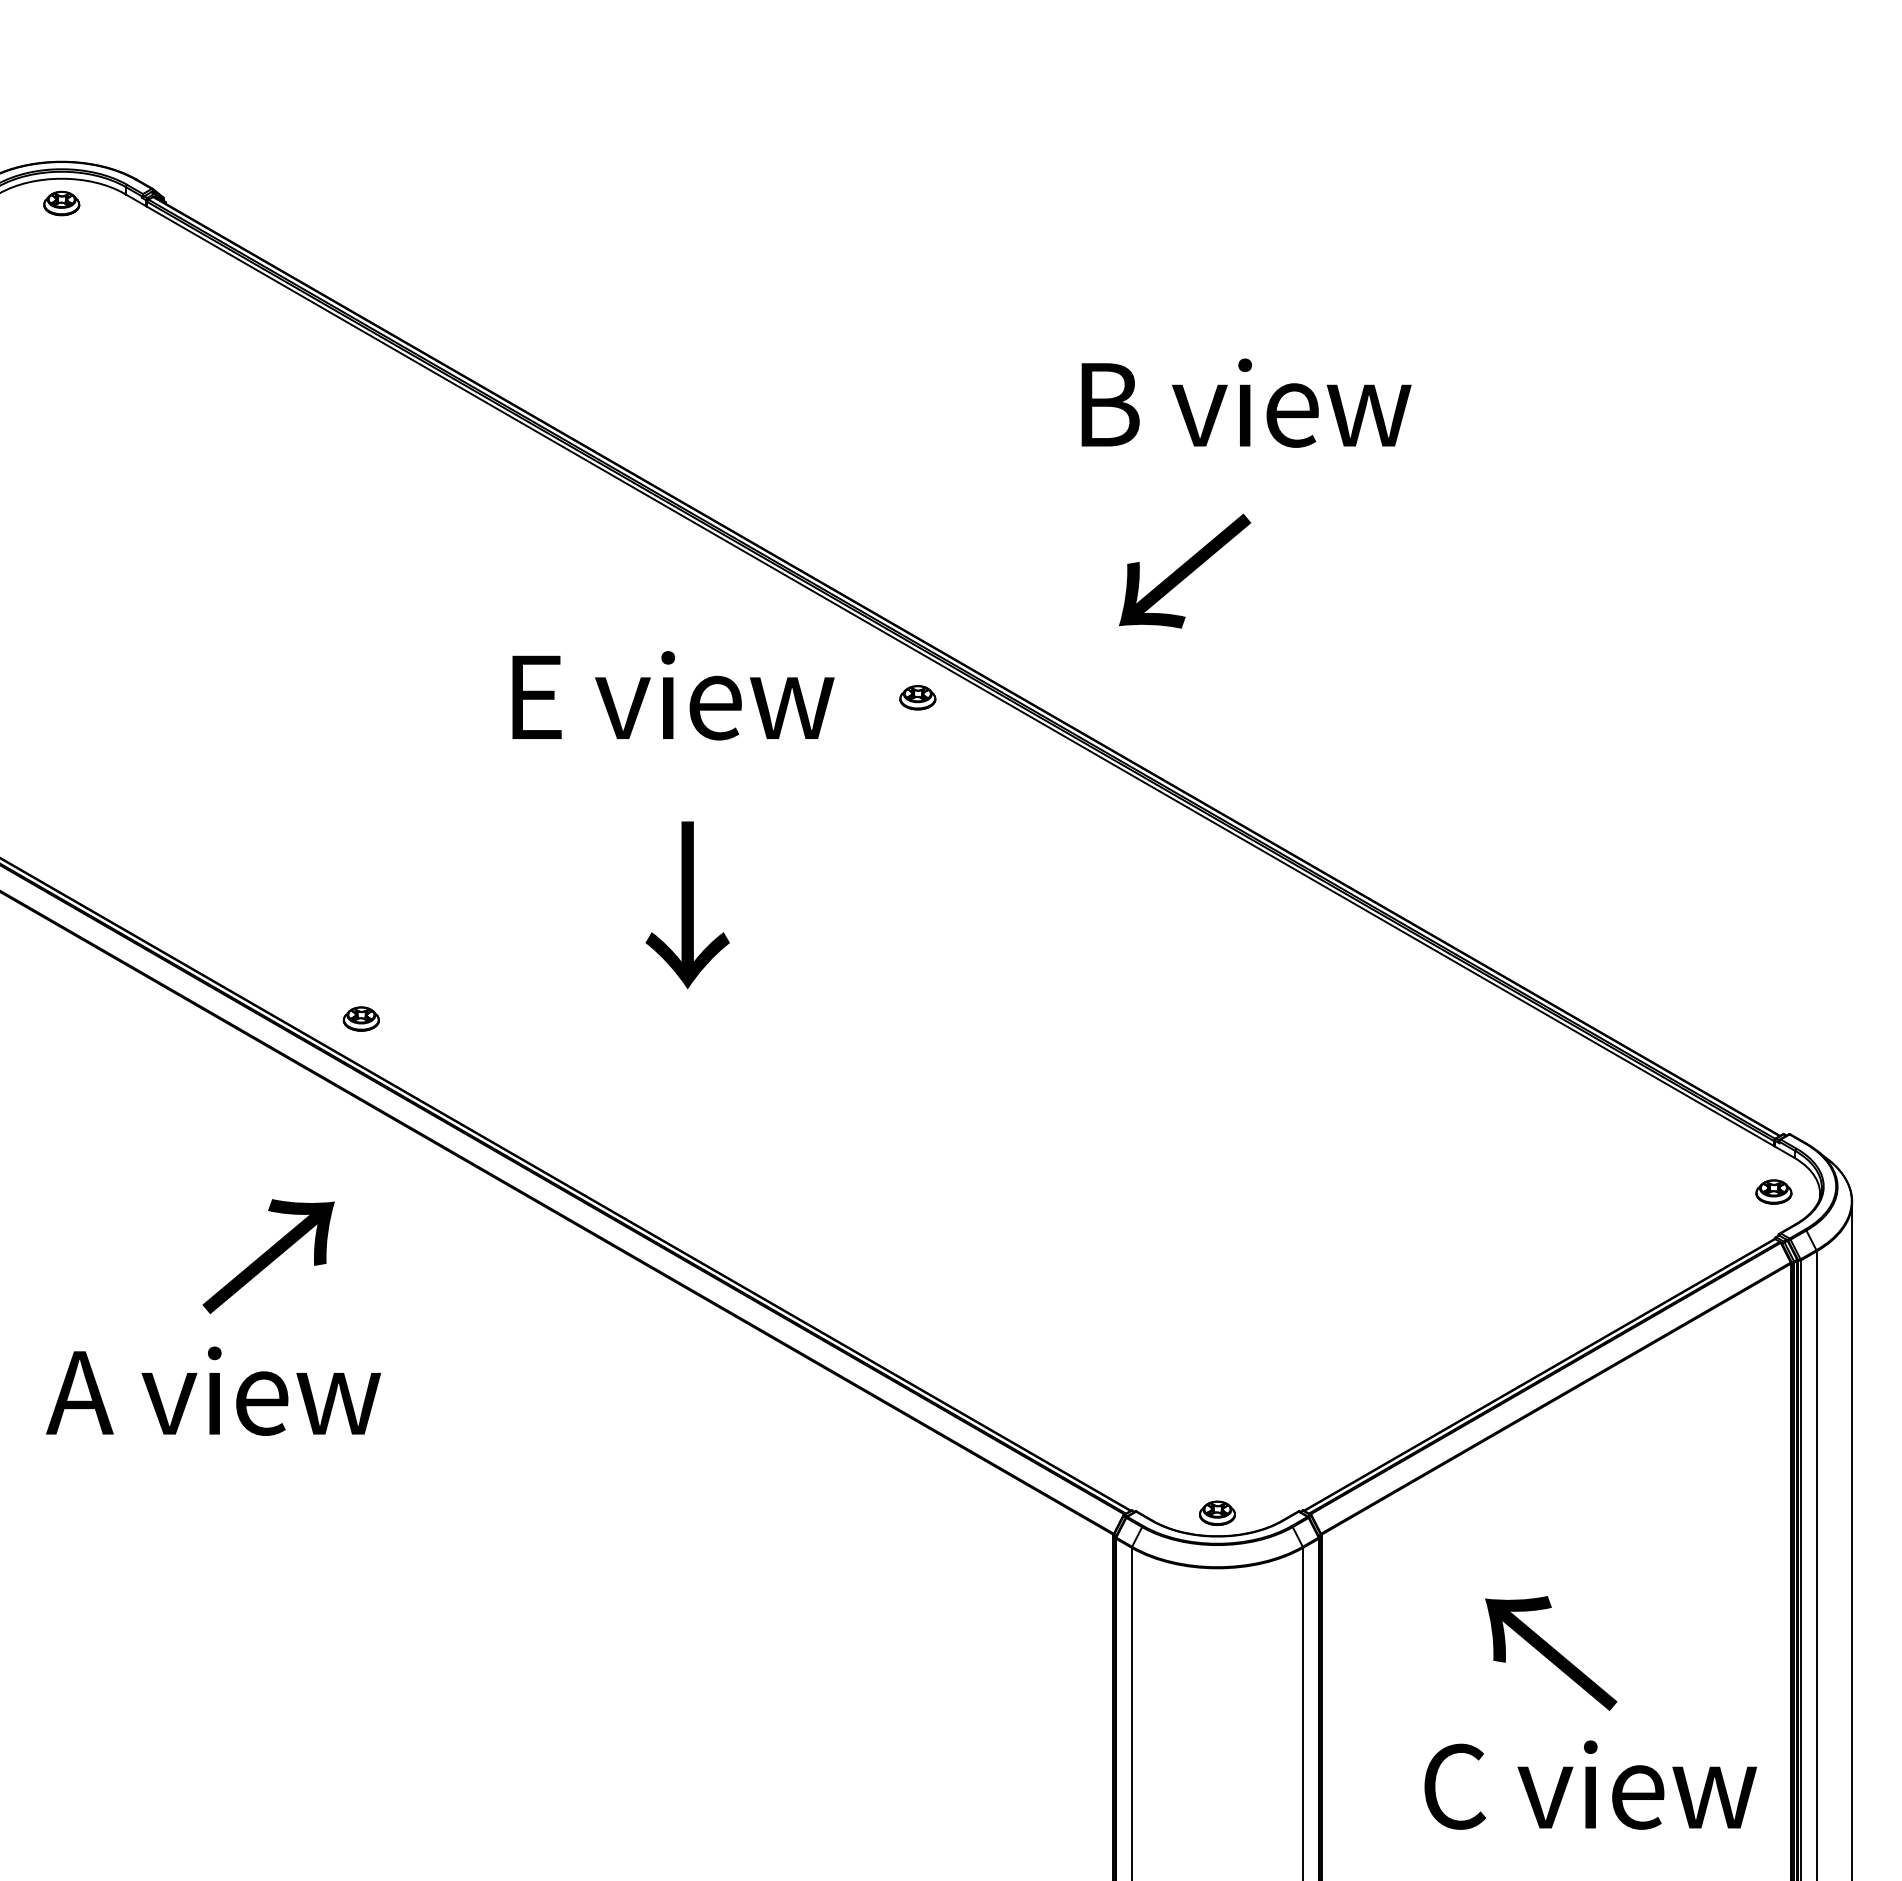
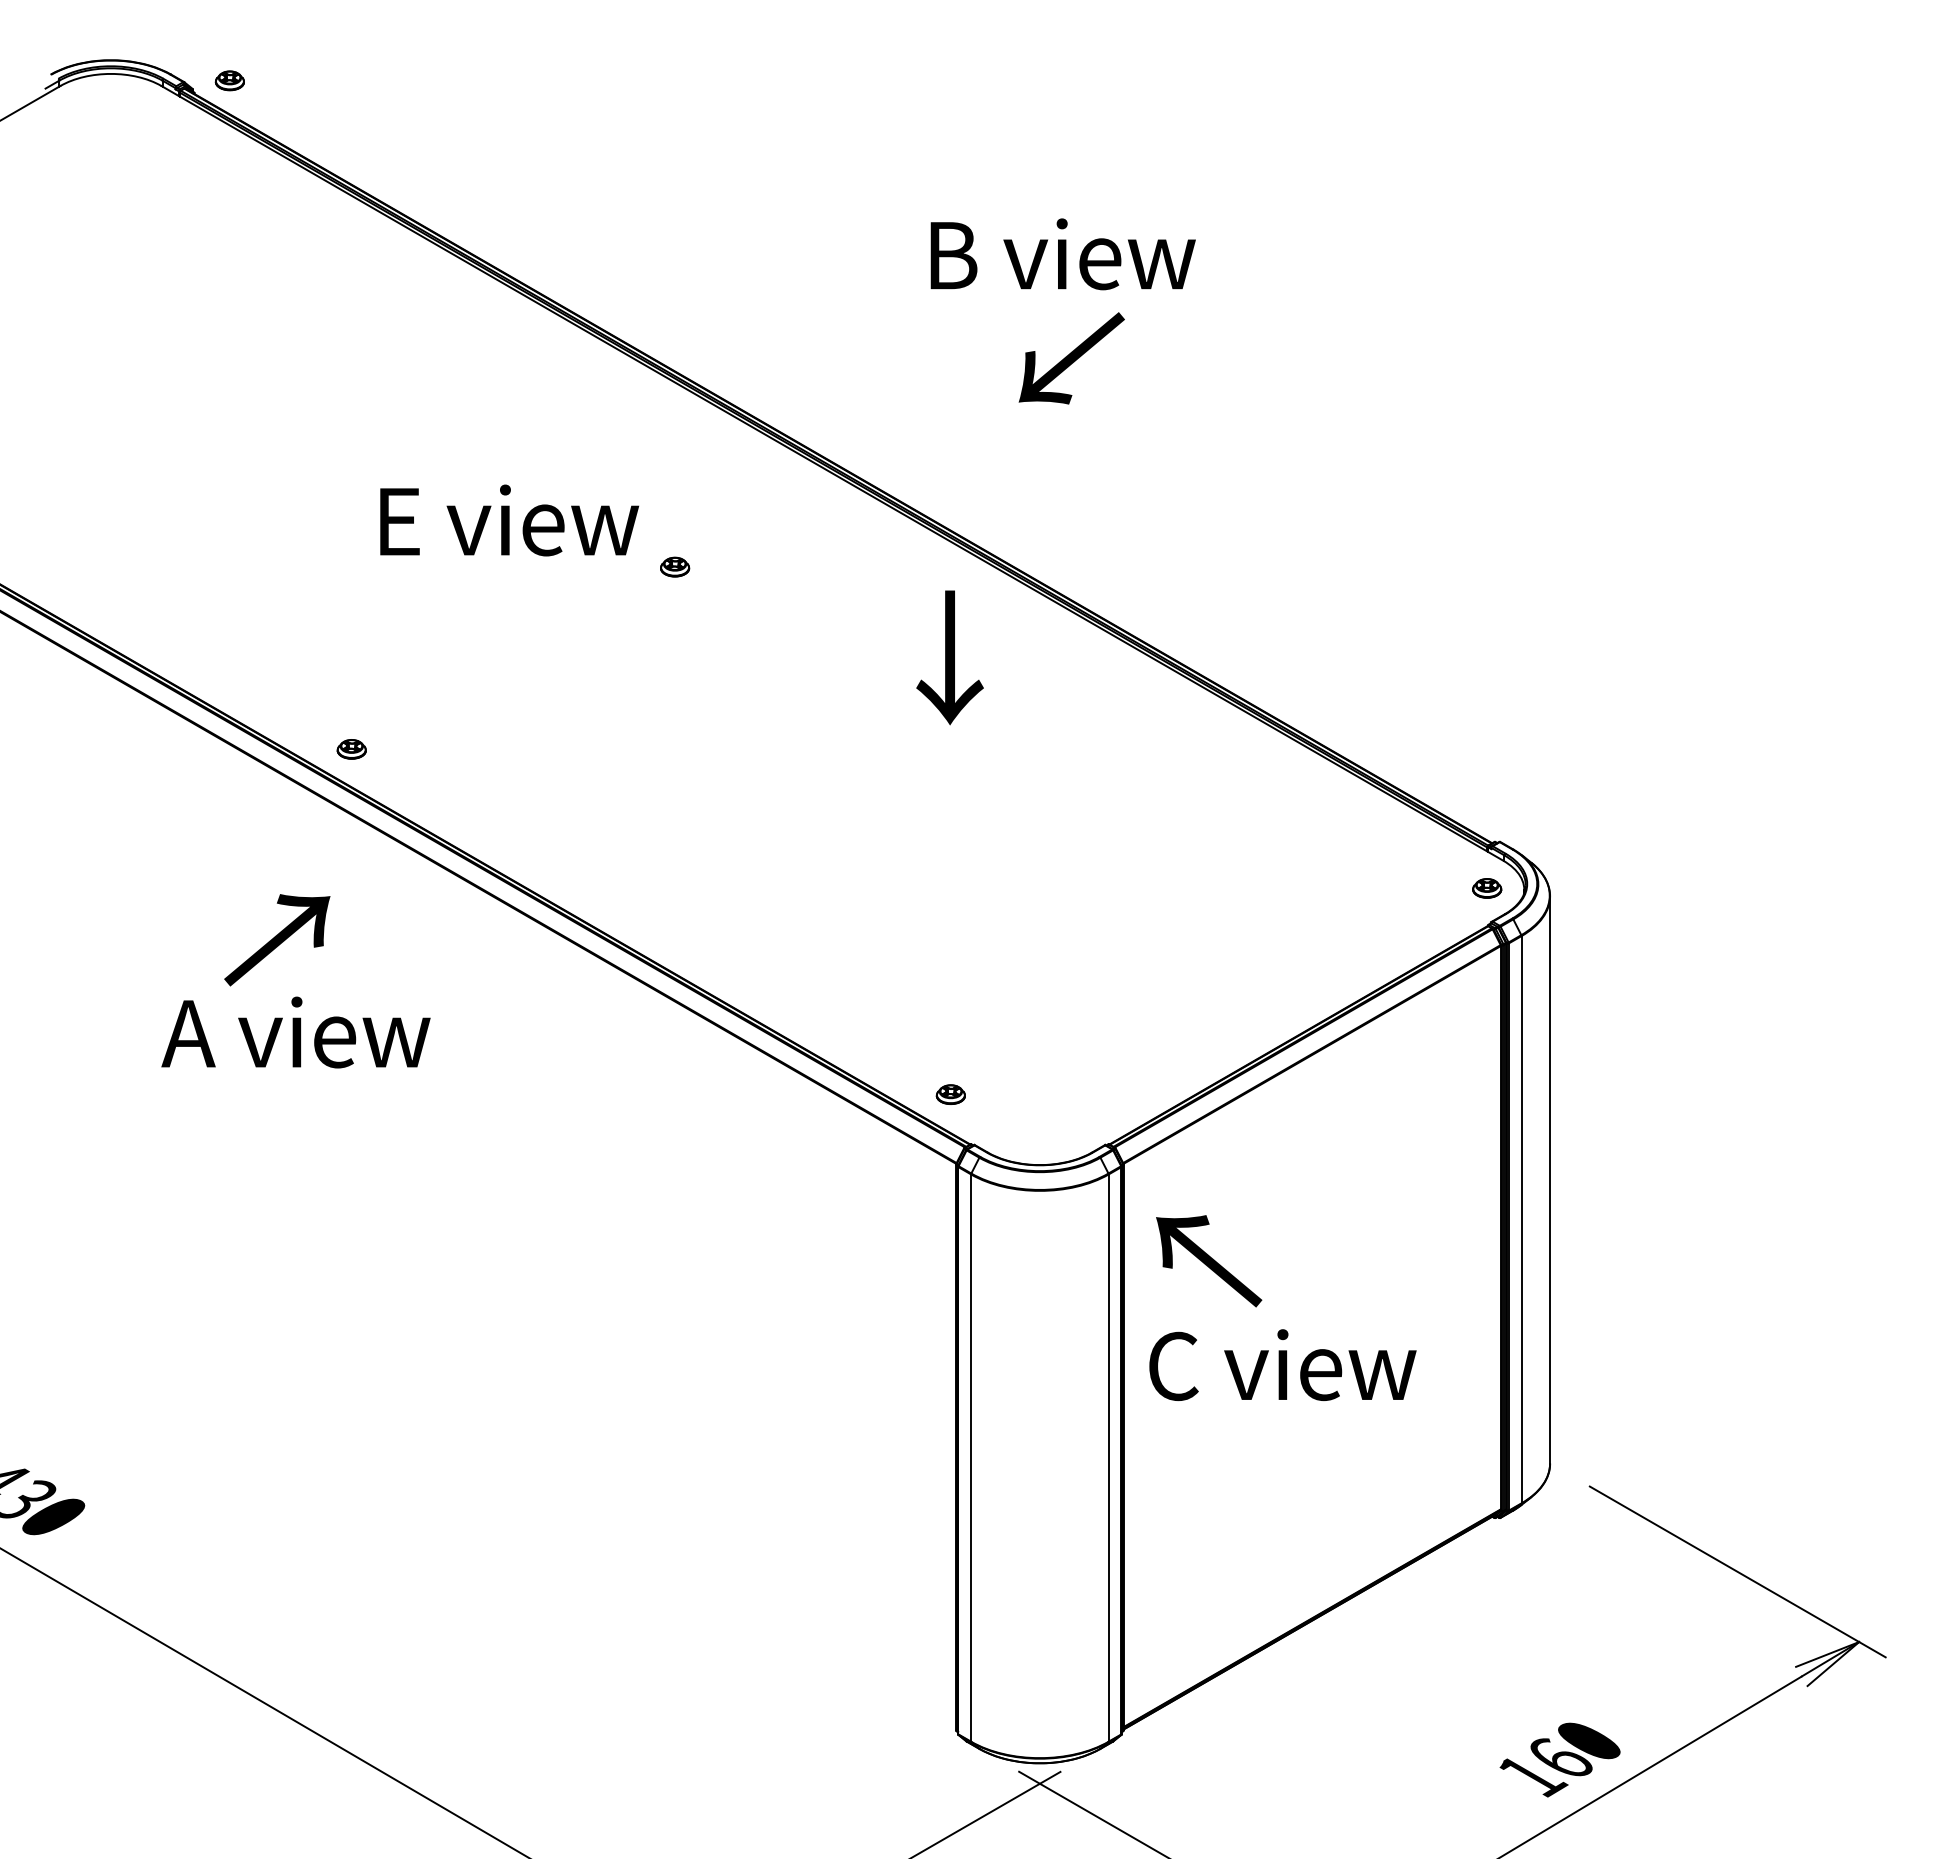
part: (61, 203) -> (229, 80), moved
text: (1184, 571) -> (1071, 358), moved
text: (673, 695) -> (509, 520), moved
part: (918, 697) -> (675, 566), moved
text: (686, 904) -> (949, 657), moved
text: (212, 1391) -> (295, 1032), moved
part: (1216, 1513) -> (950, 1094), moved
text: (1551, 1653) -> (1209, 1261), moved
text: (1590, 1784) -> (1282, 1364), moved

